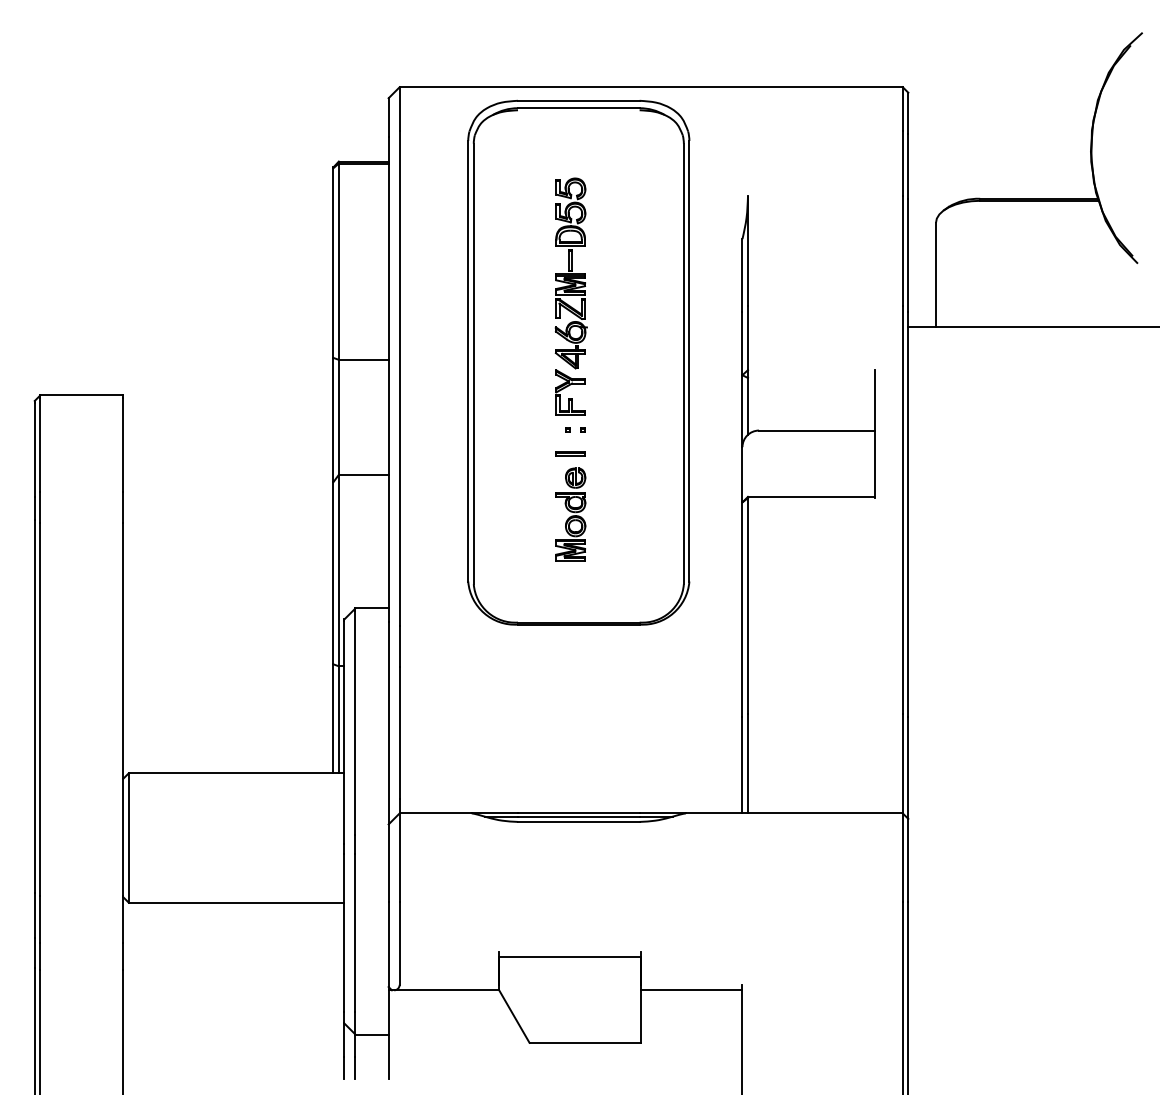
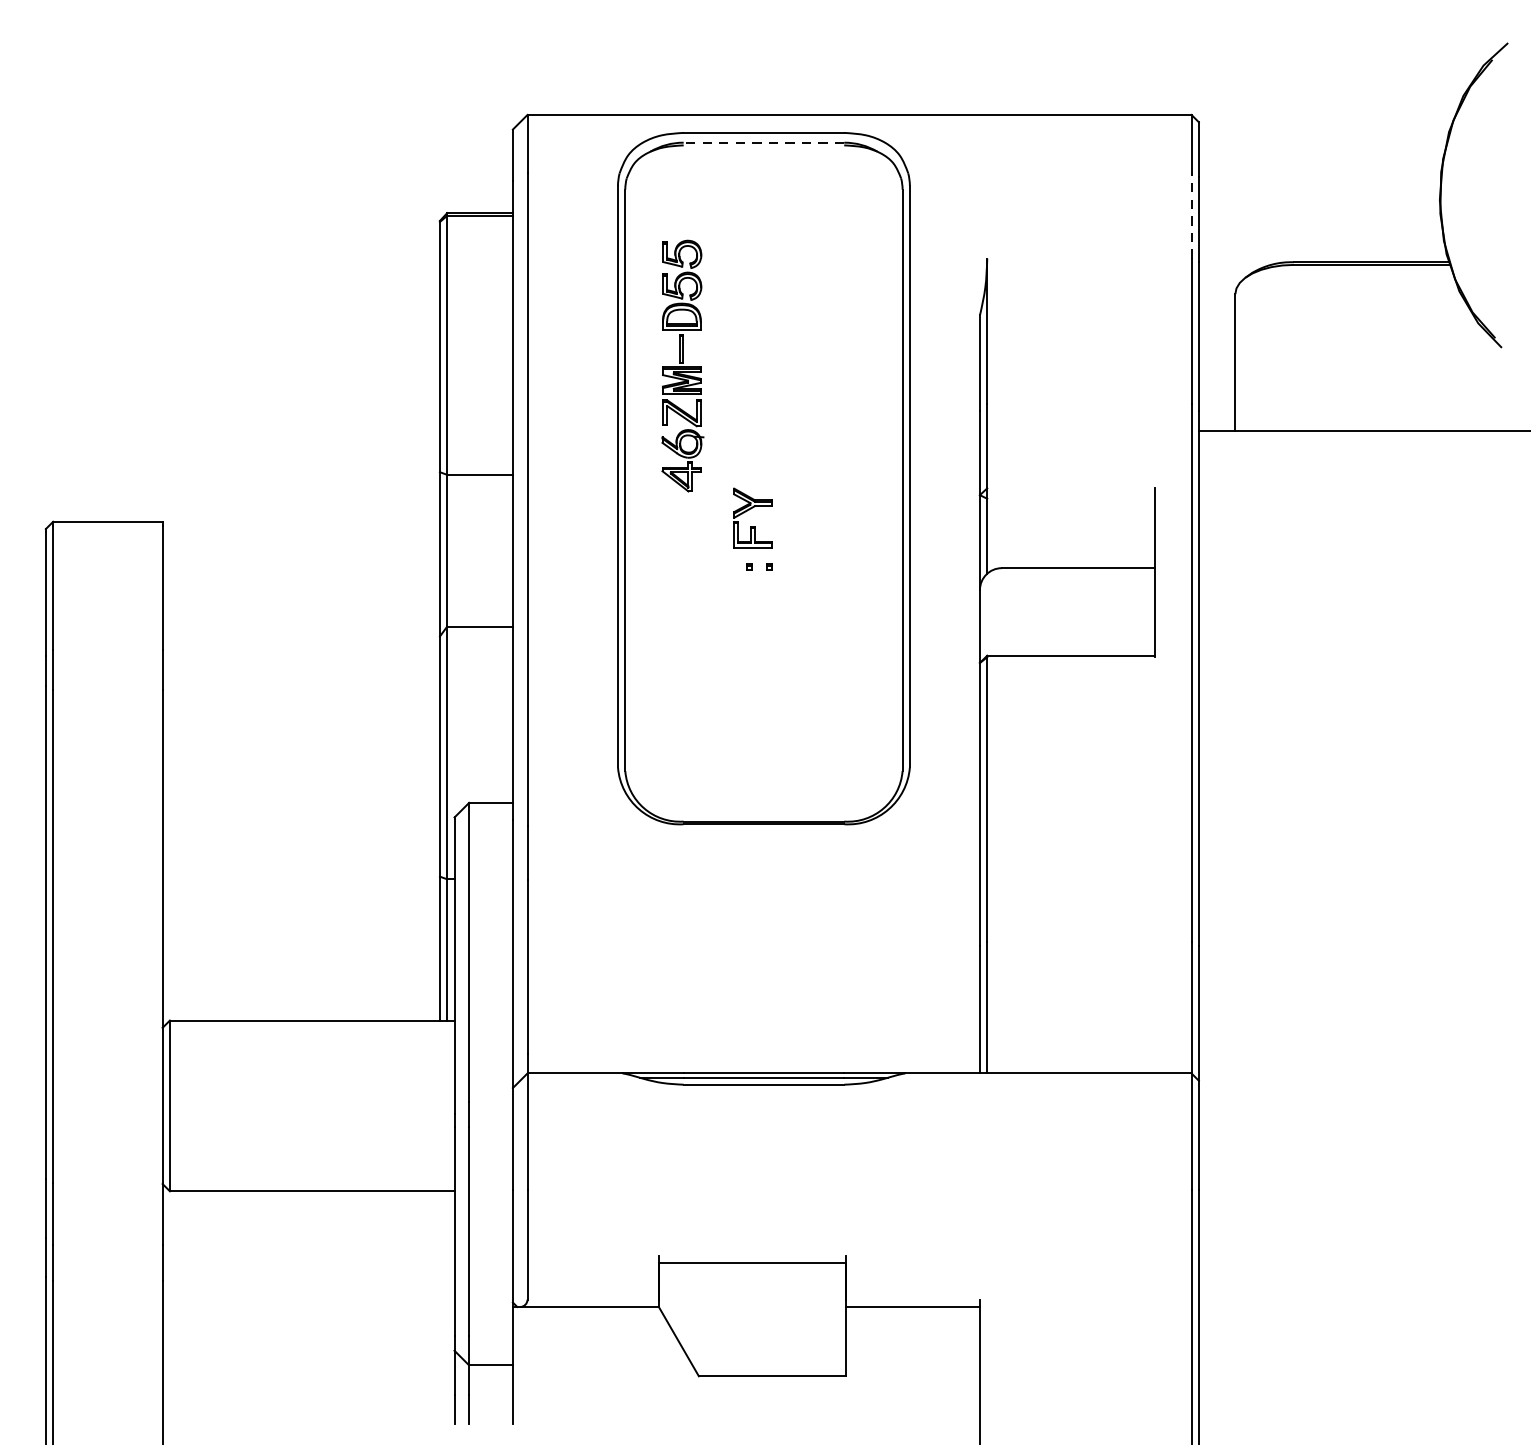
line: (578, 108) -> (763, 143), solid -> dashed
line: (902, 163) -> (1191, 215), solid -> dashed
part: (570, 273) -> (681, 366), moved
part: (570, 453) -> (752, 598), removed
part: (570, 514) -> (752, 678), removed

